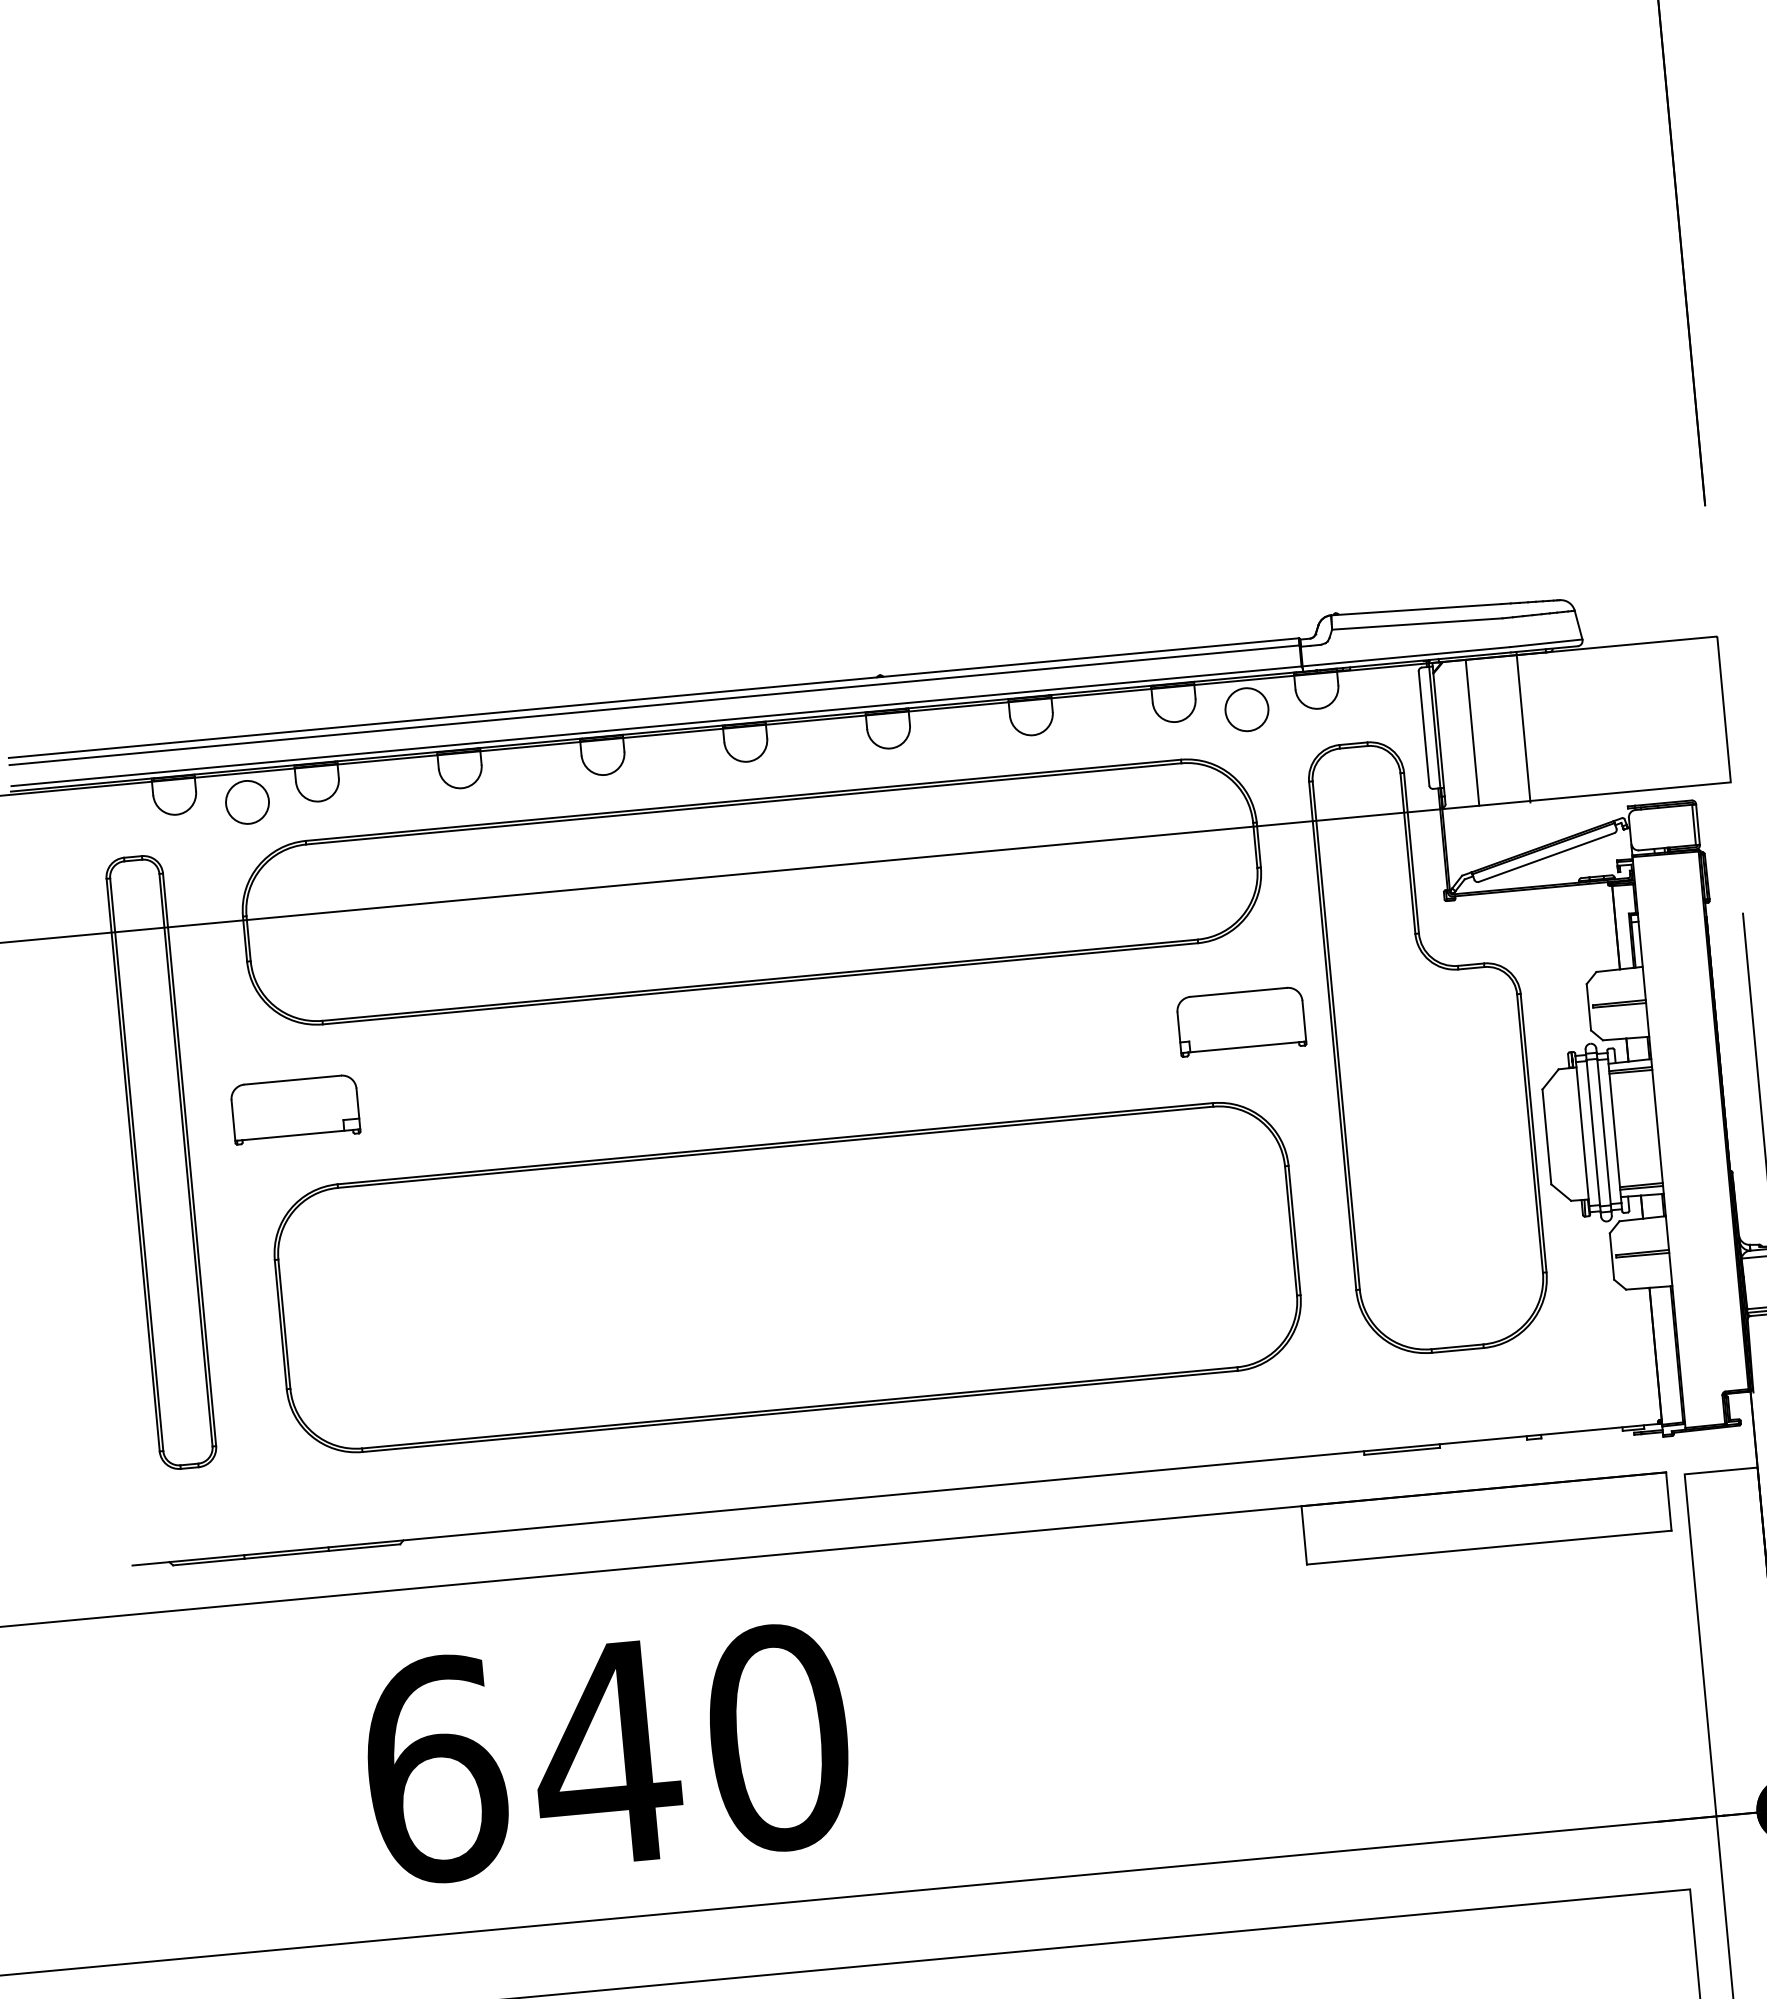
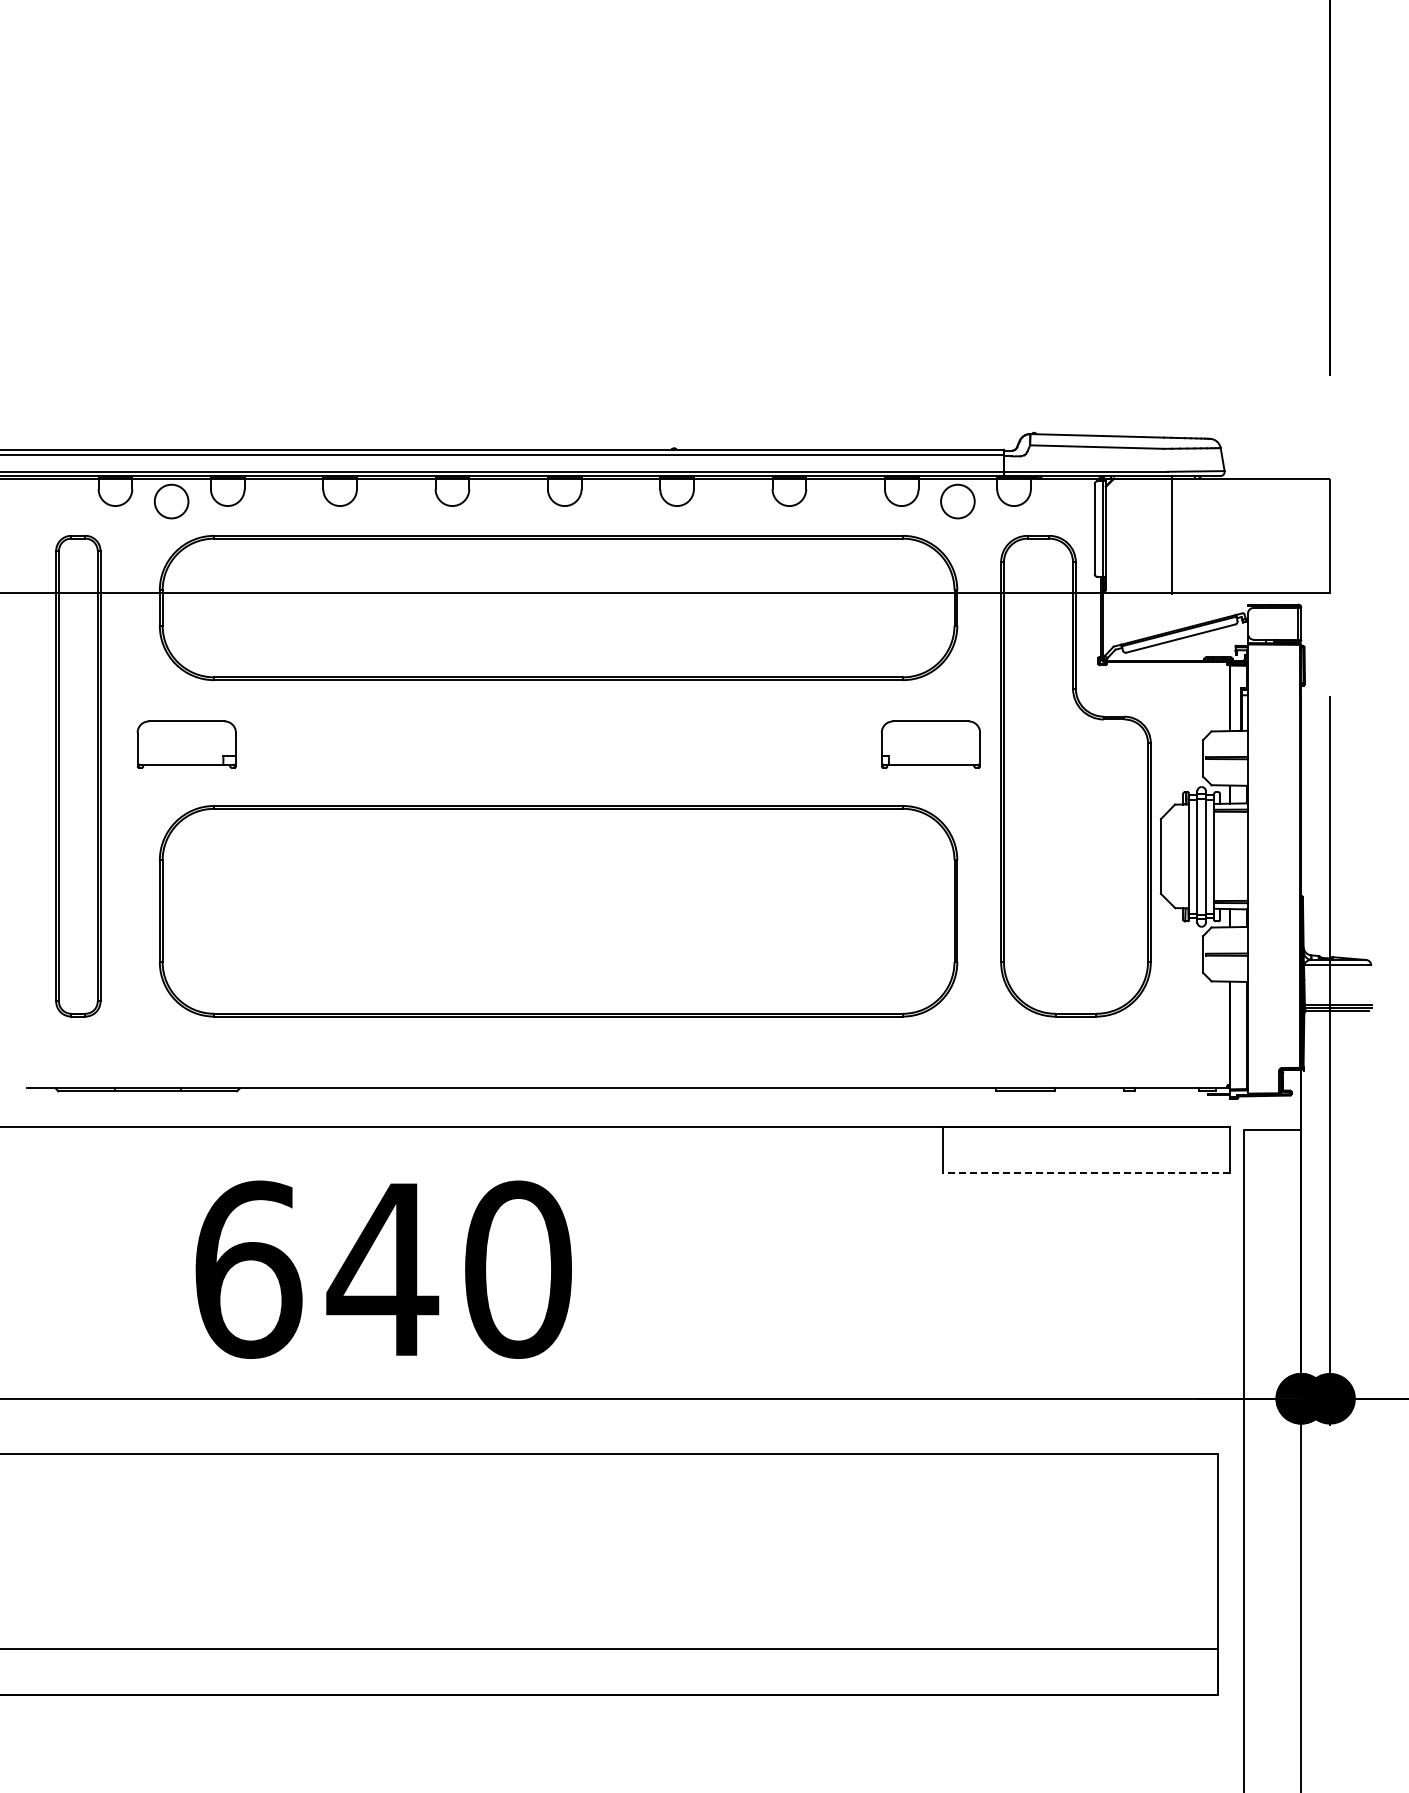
line: (1472, 732) -> (1132, 535), removed
line: (1488, 1547) -> (1085, 1172), solid -> dashed

